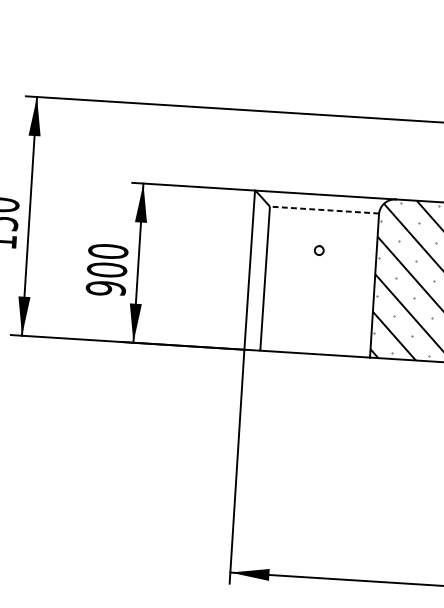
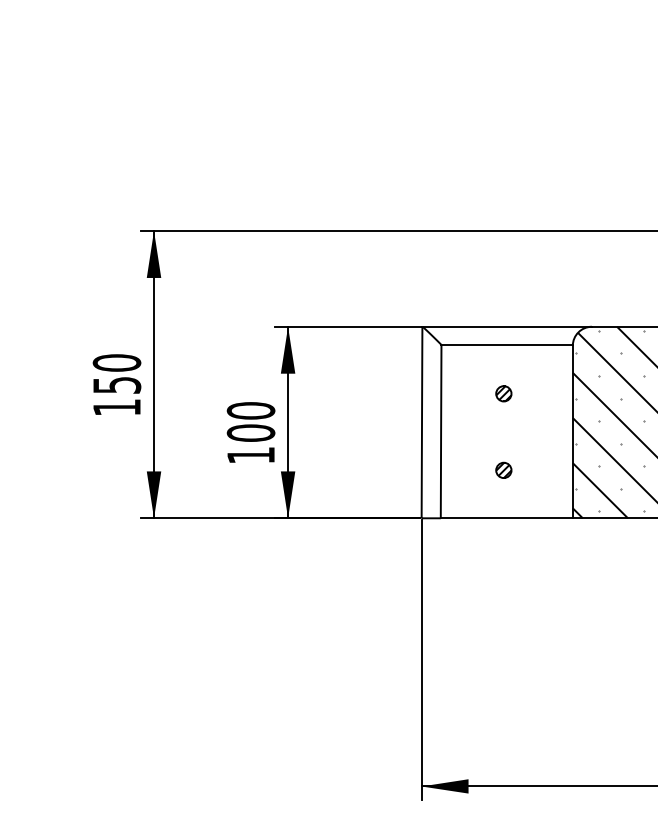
line: (324, 209) -> (507, 344), dashed -> solid
part: (318, 250) -> (503, 393), size x1.43
text: (105, 288) -> (250, 455), 900 -> 100
part: (314, 313) -> (503, 469), added

